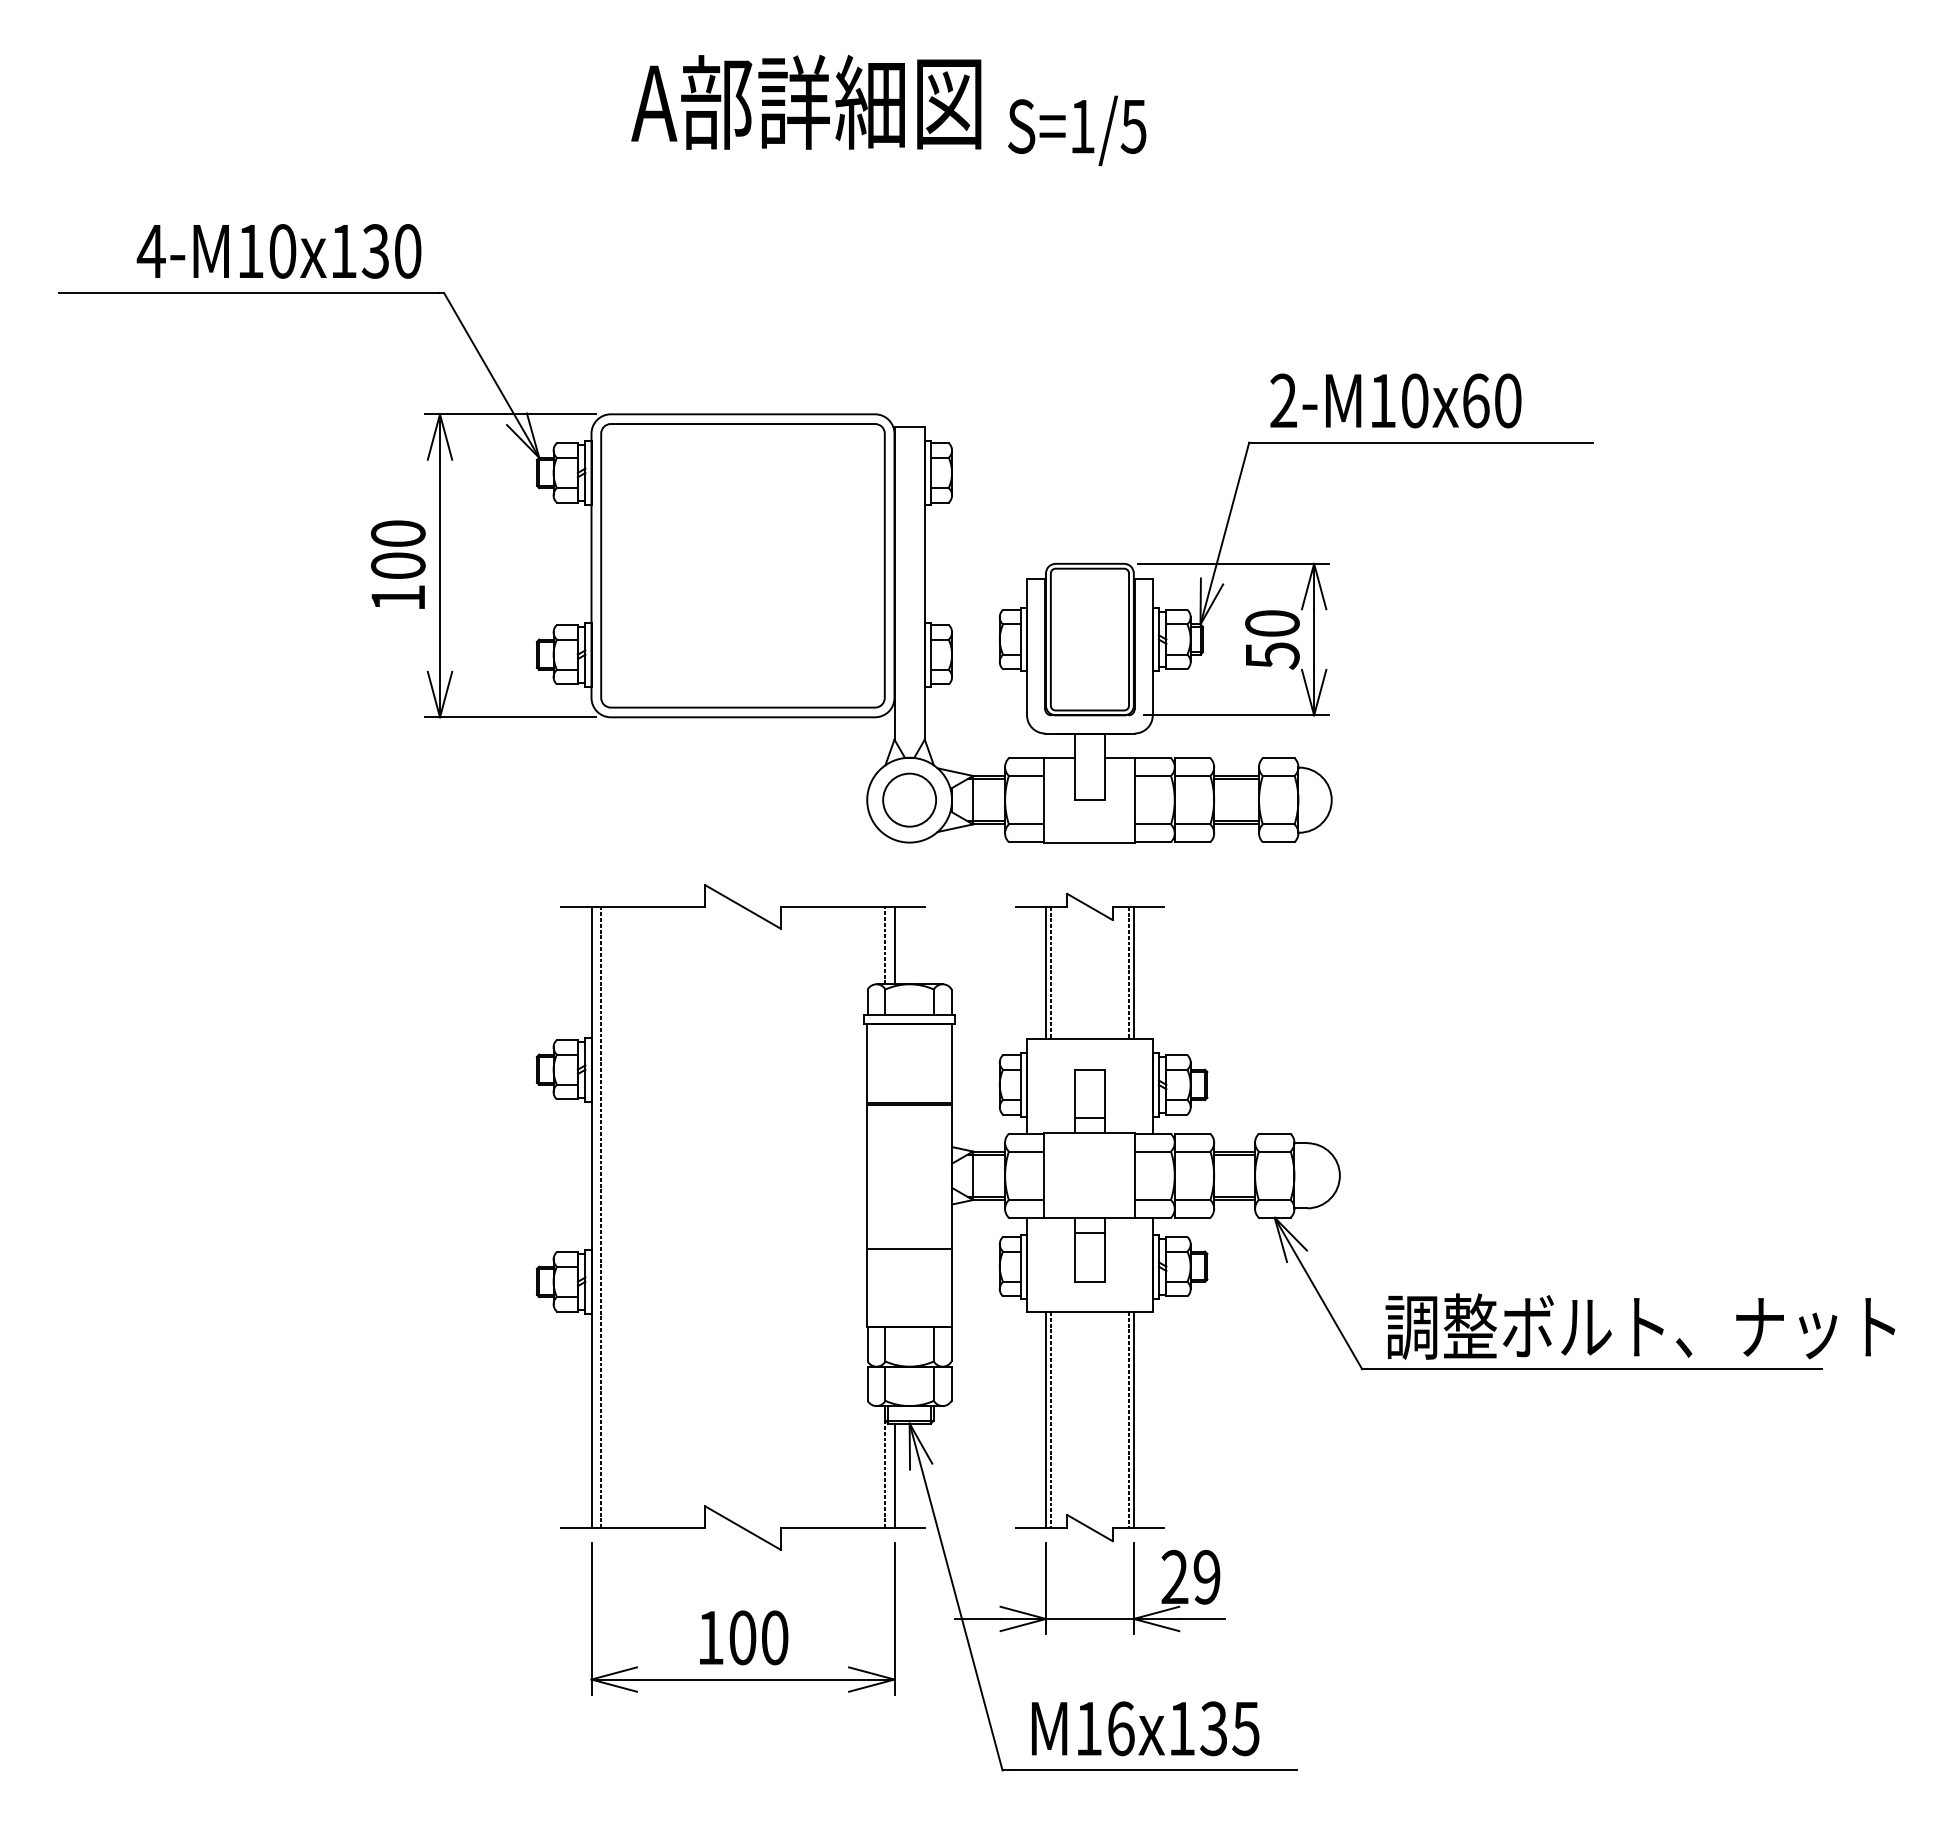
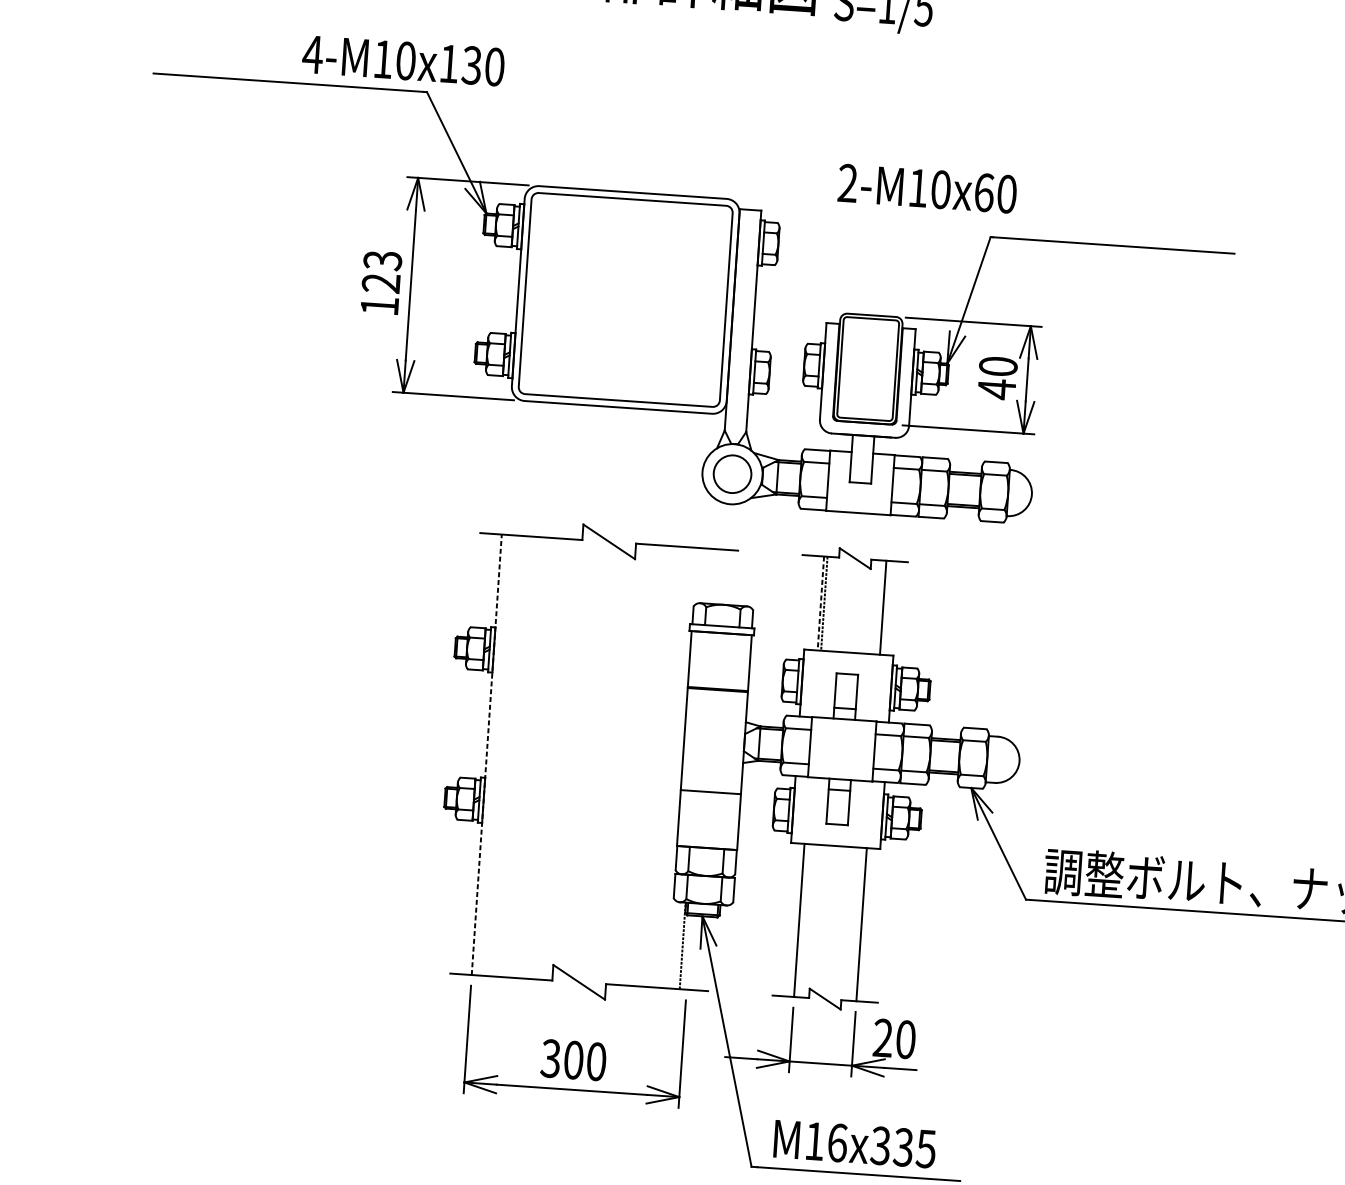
text: (278, 251) -> (402, 60), moved
text: (1395, 400) -> (927, 188), moved
text: (398, 549) -> (382, 271), 100 -> 123
text: (1272, 655) -> (996, 389), 50 -> 40
line: (884, 945) -> (707, 576), removed
line: (894, 945) -> (714, 576), removed
line: (1129, 972) -> (880, 607), removed
line: (1046, 973) -> (821, 603), solid -> dashed
line: (591, 1217) -> (486, 754), solid -> dashed
line: (601, 1217) -> (493, 755), removed
line: (1050, 1420) -> (802, 920), removed
line: (1129, 1420) -> (858, 924), removed
line: (894, 1475) -> (689, 952), removed
text: (1206, 1576) -> (905, 1039), 29 -> 20
text: (709, 1637) -> (550, 1058), 100 -> 300
text: (1181, 1728) -> (880, 1145), M16x135 -> M16x335

